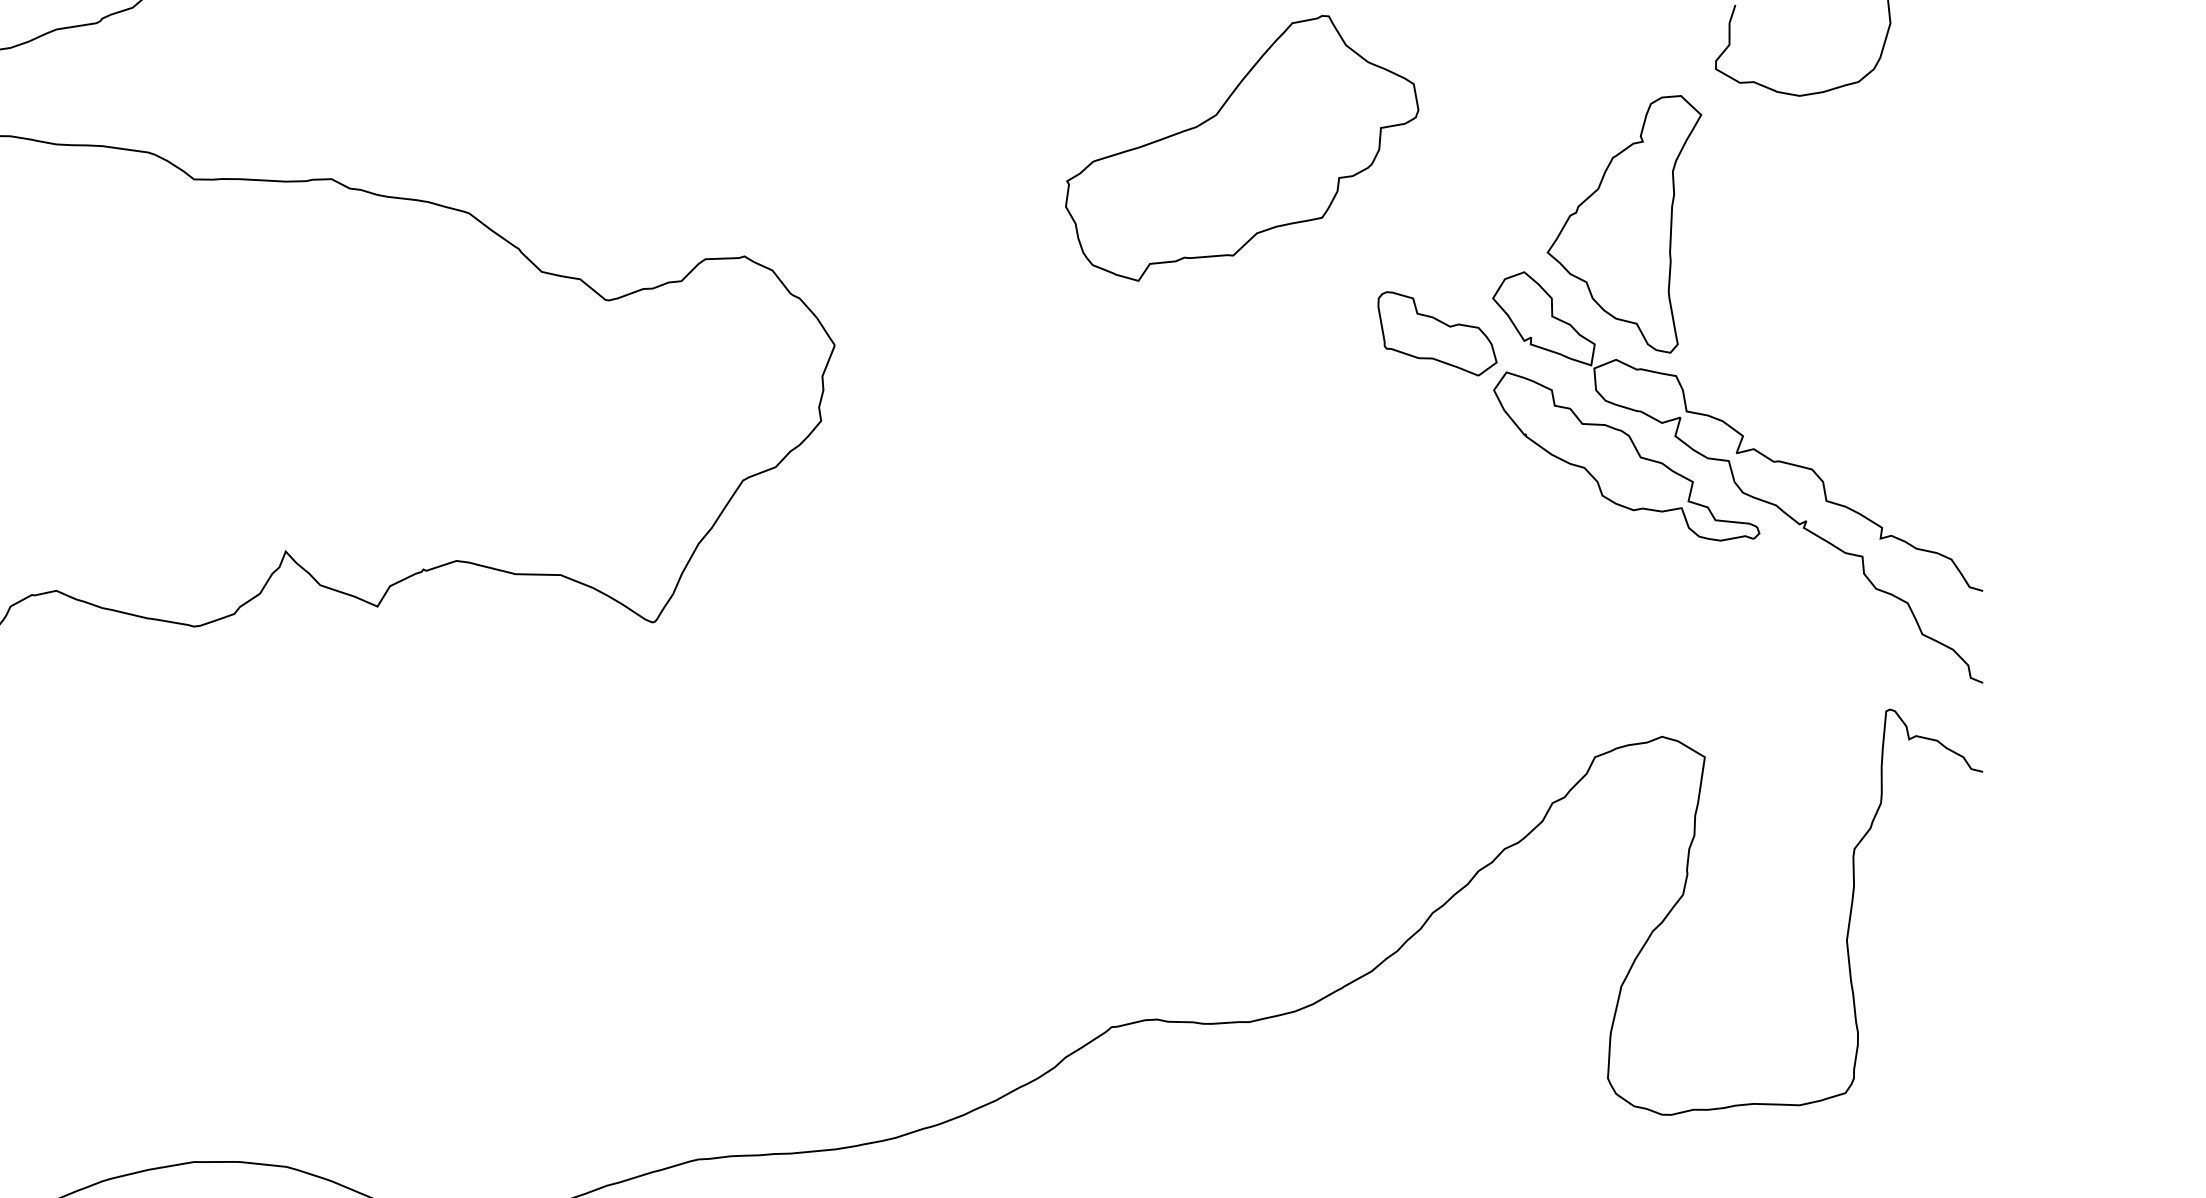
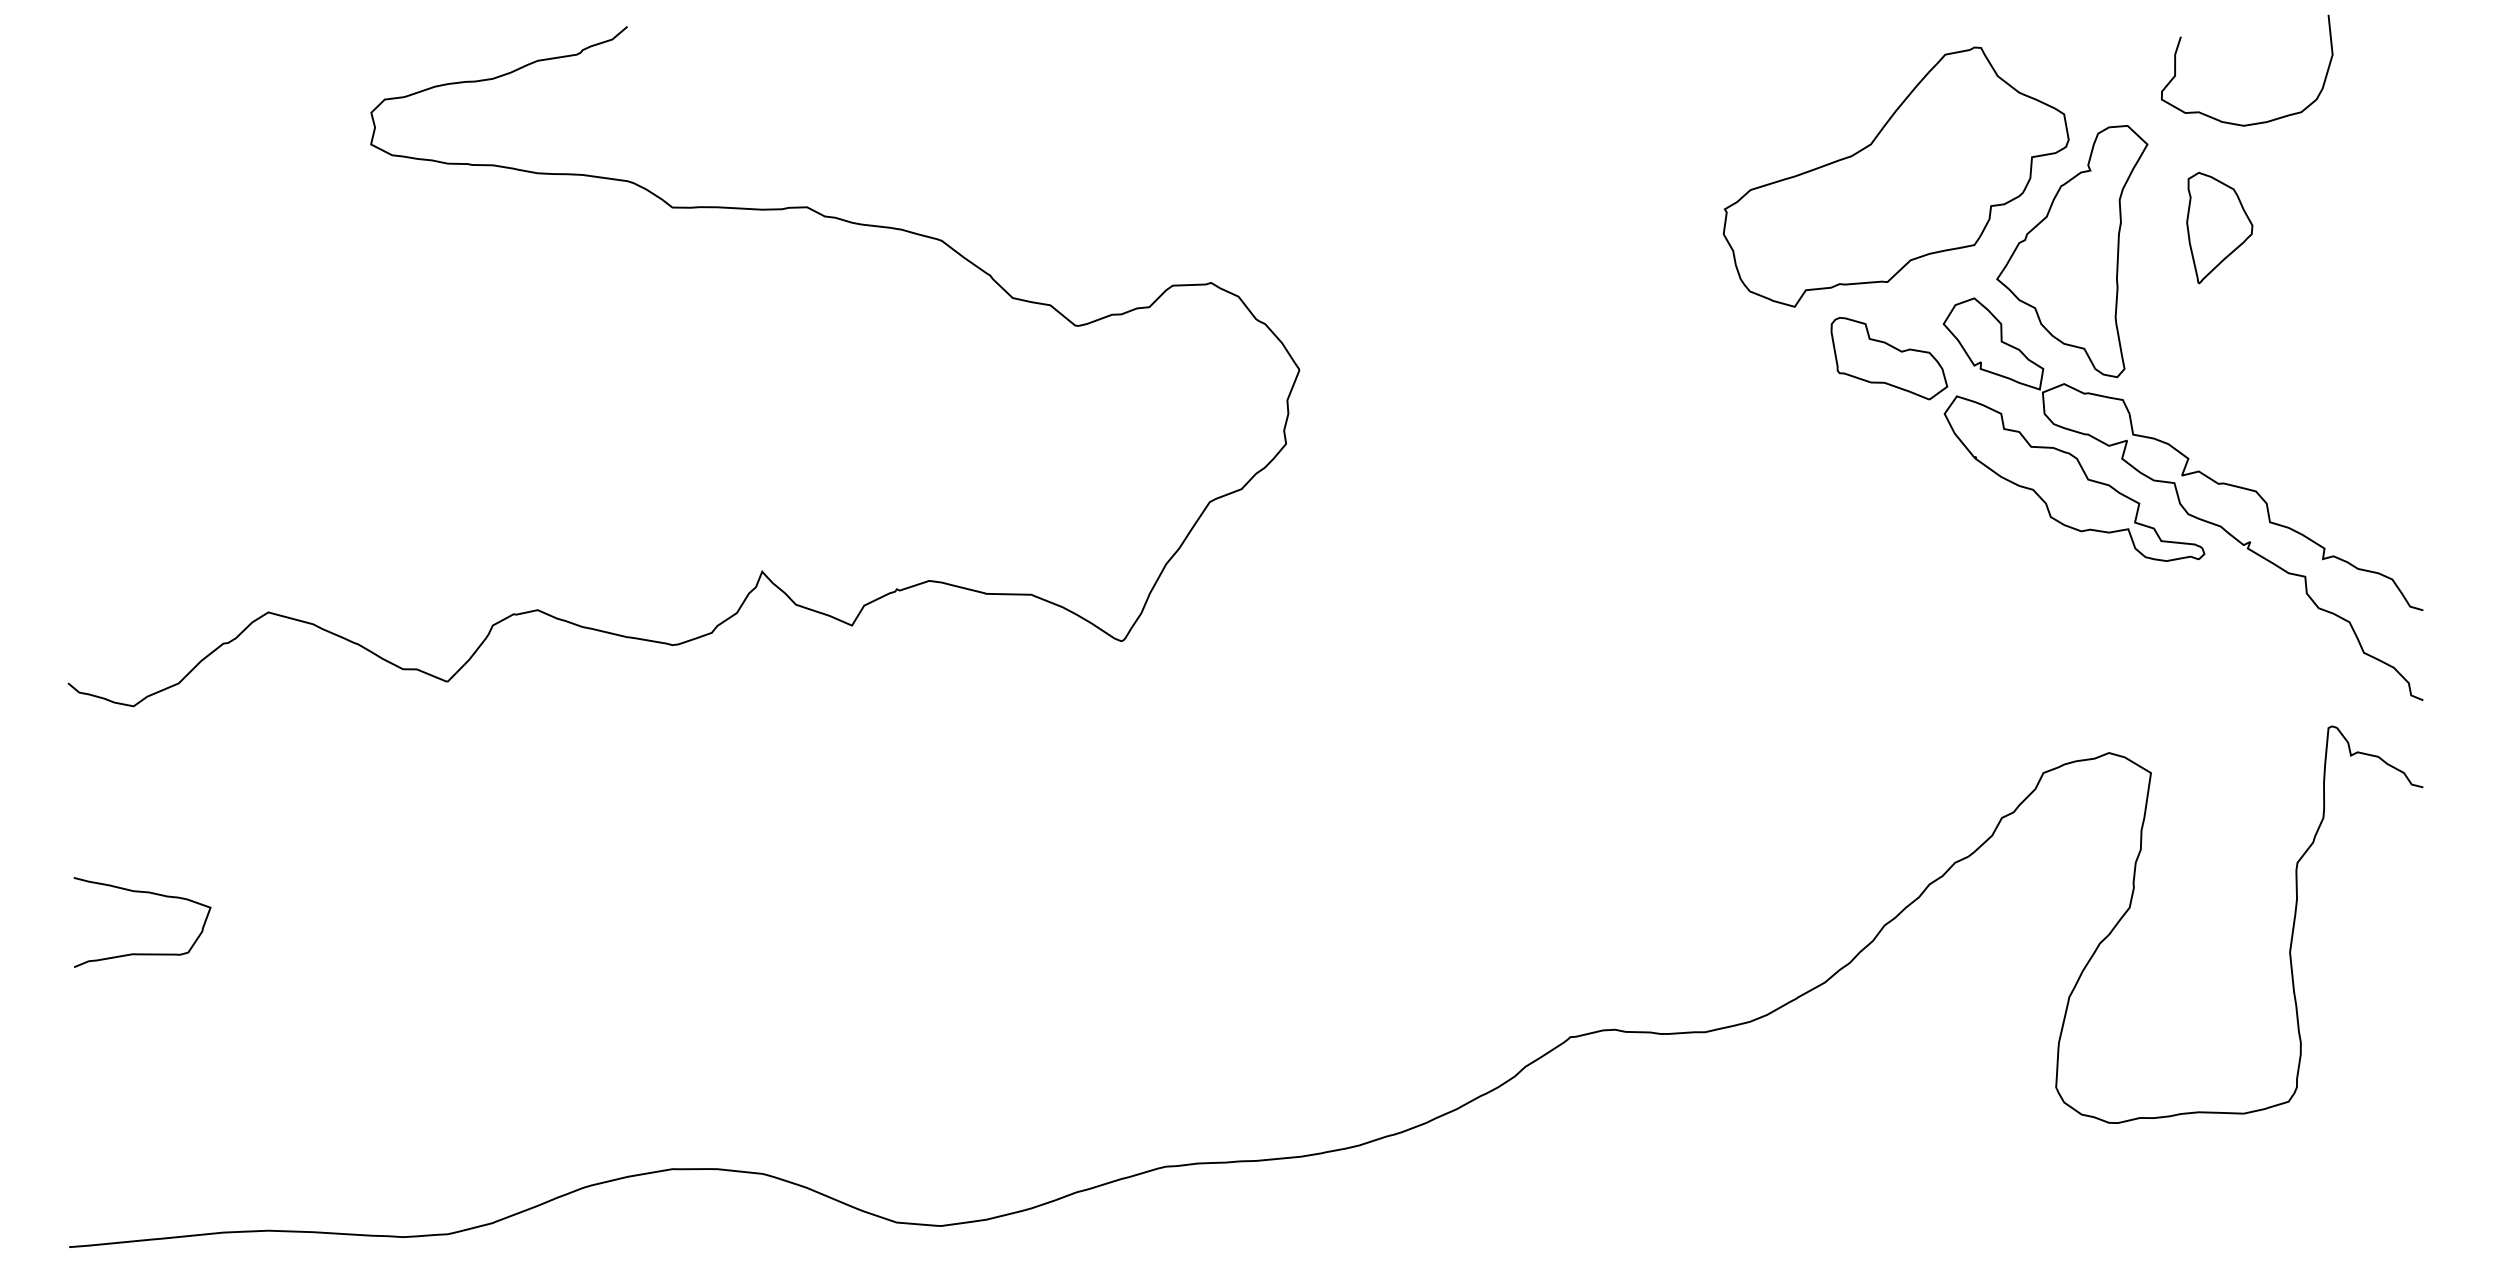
part: (1241, 147) -> (1895, 176), moved
part: (1774, 200) -> (2219, 228), added

